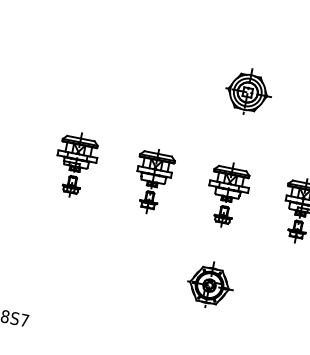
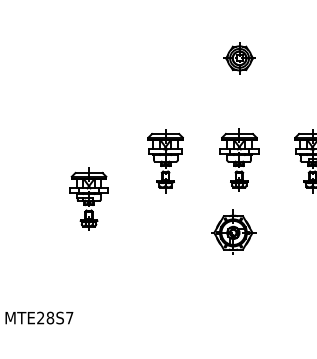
part: (248, 91) -> (239, 57), size x0.7
part: (75, 164) -> (88, 198), moved
part: (209, 284) -> (233, 231), moved

